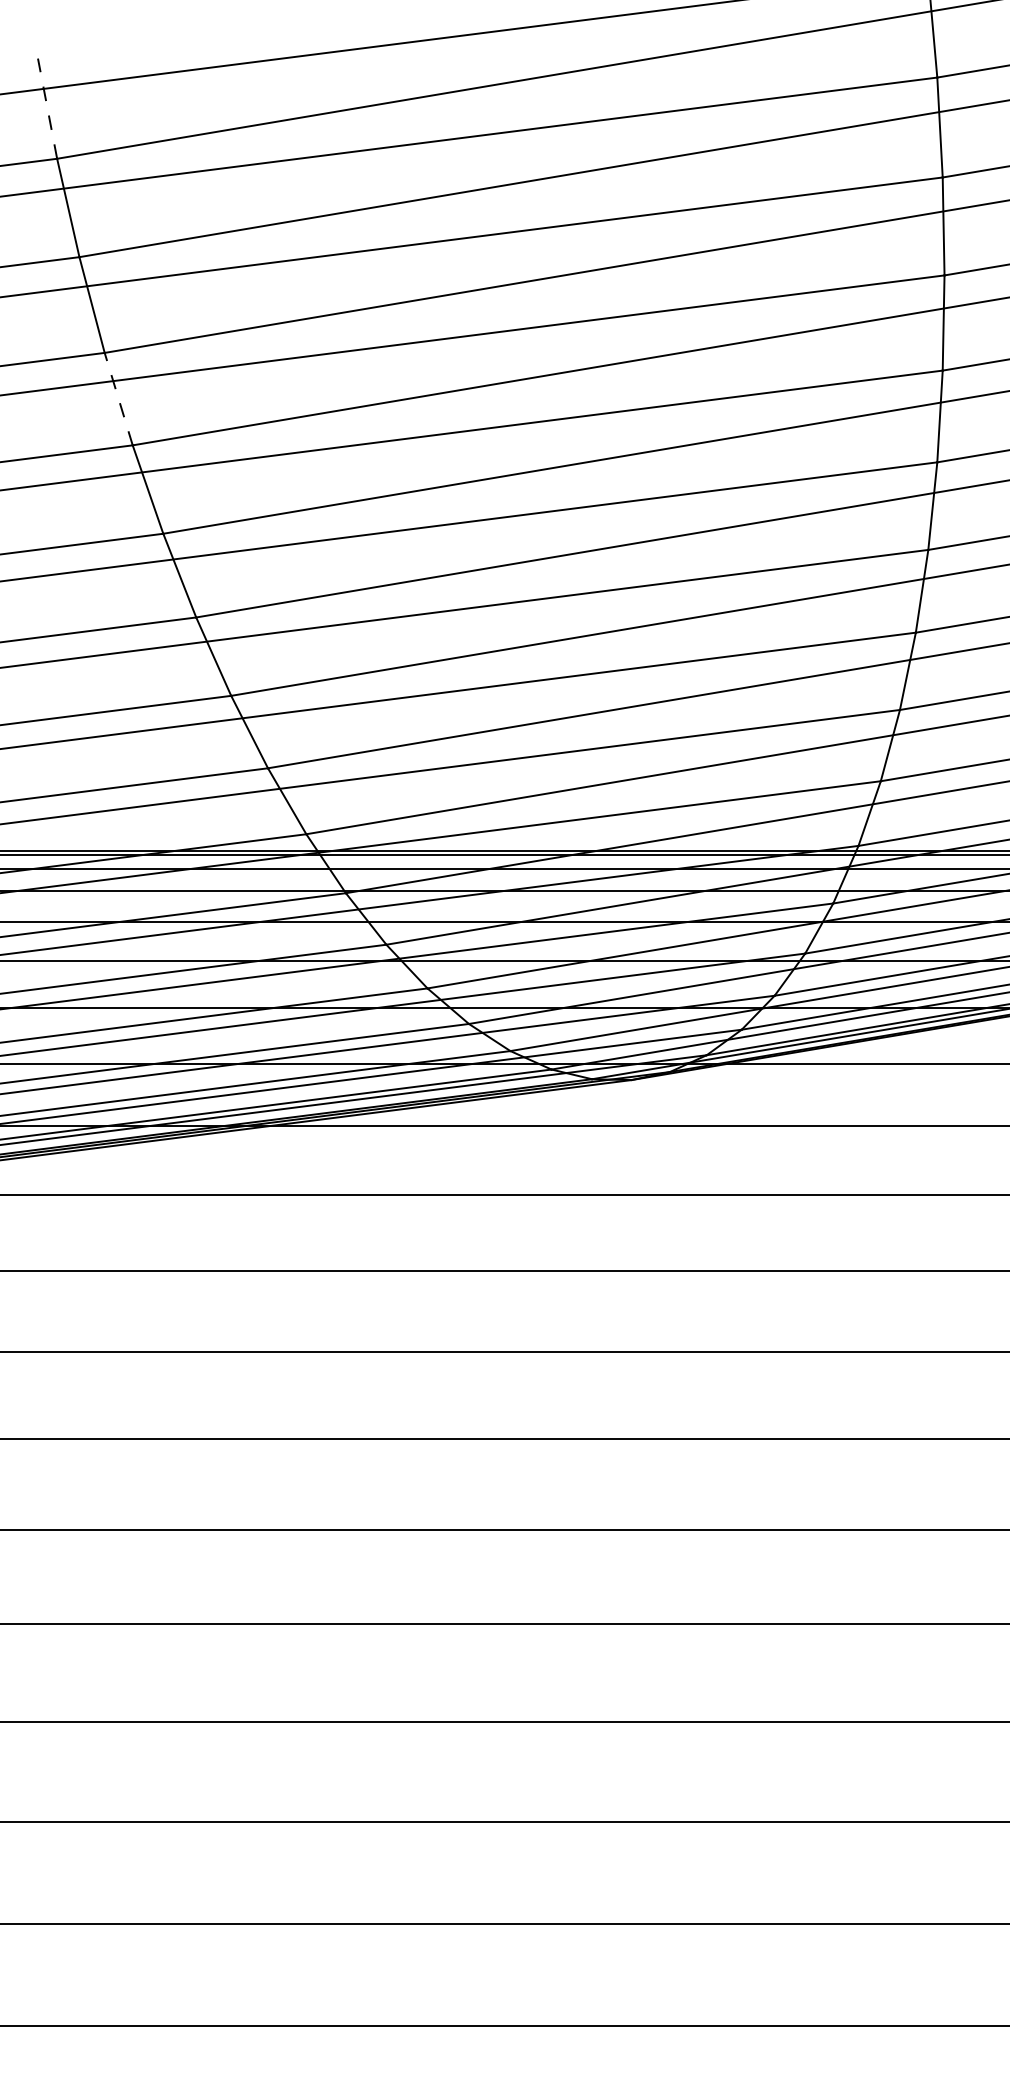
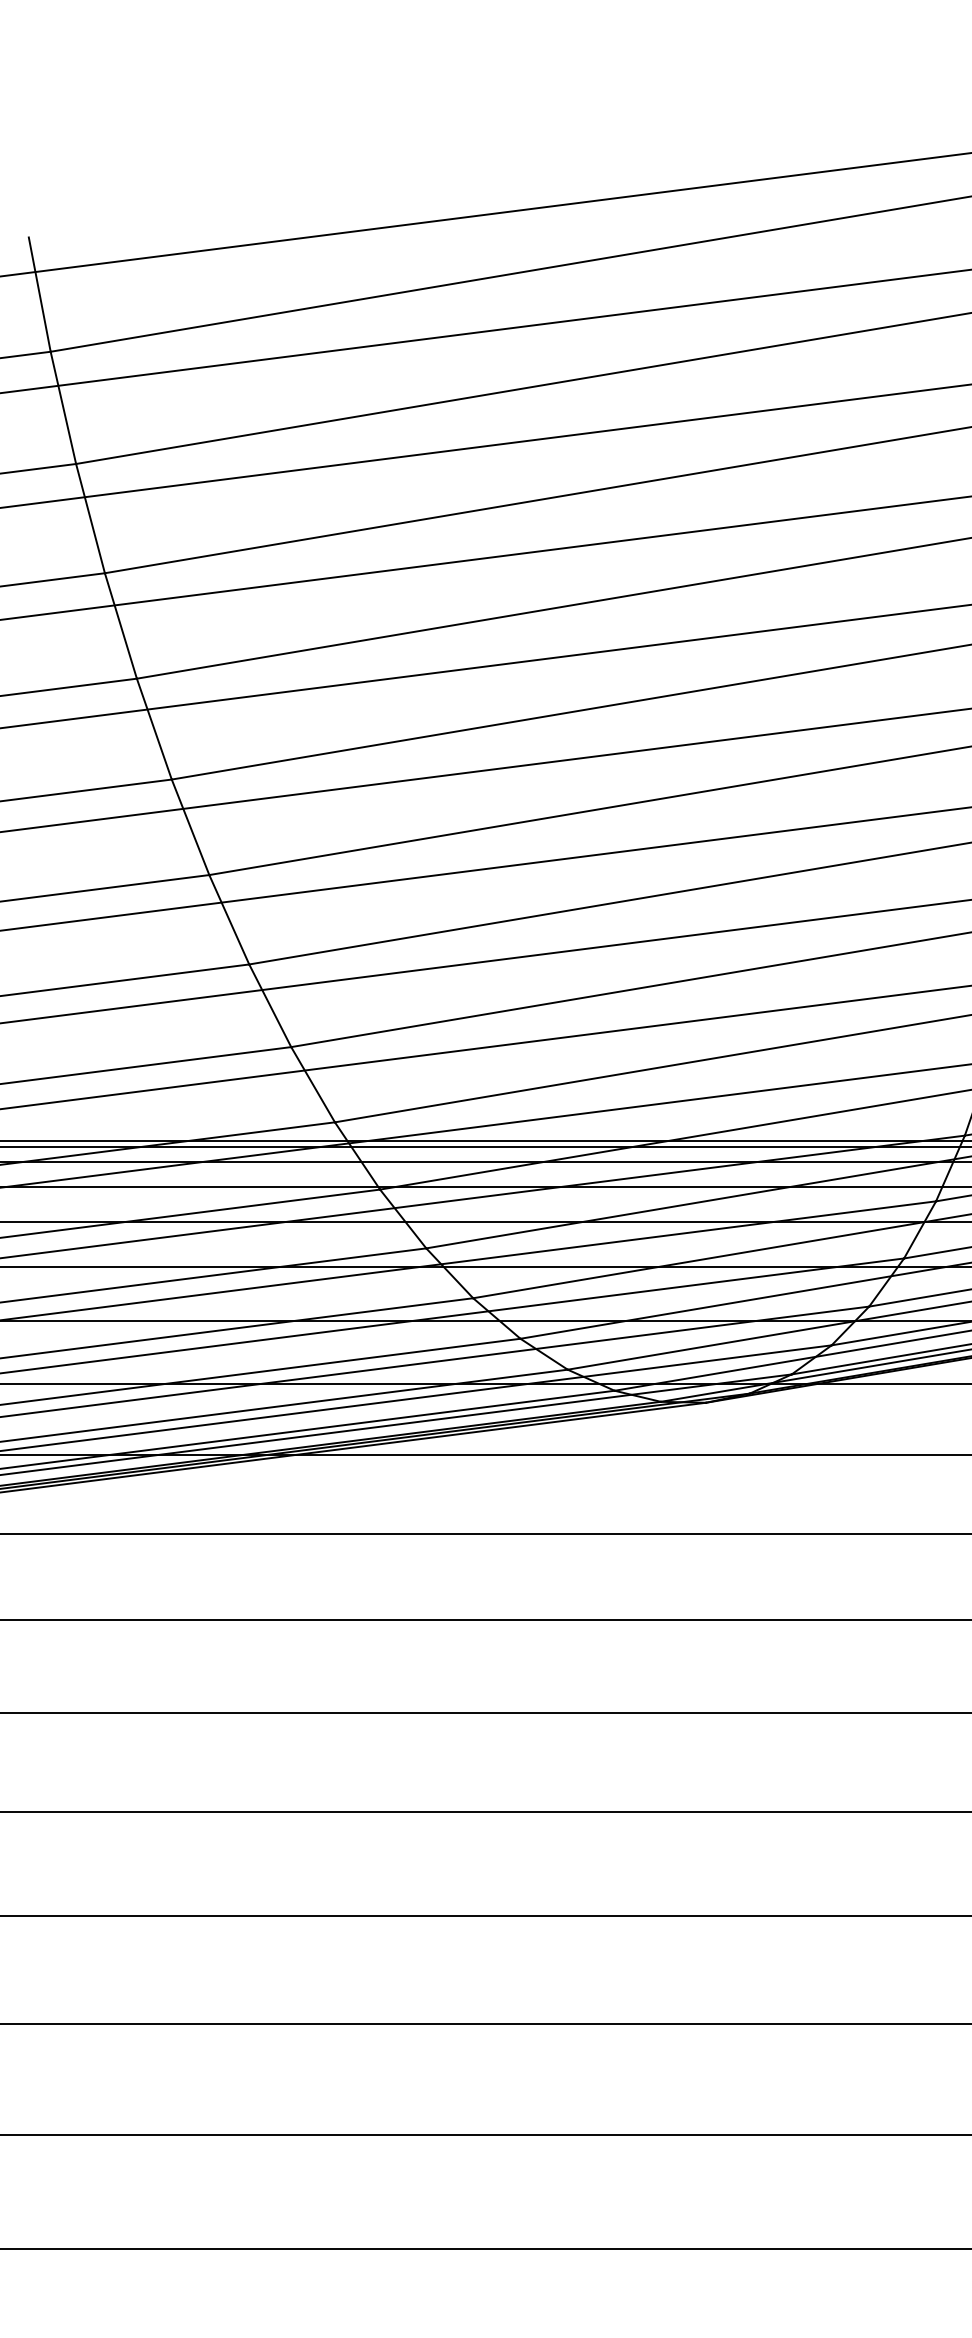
line: (47, 108) -> (39, 294), dashed -> solid
line: (118, 398) -> (120, 625), dashed -> solid

